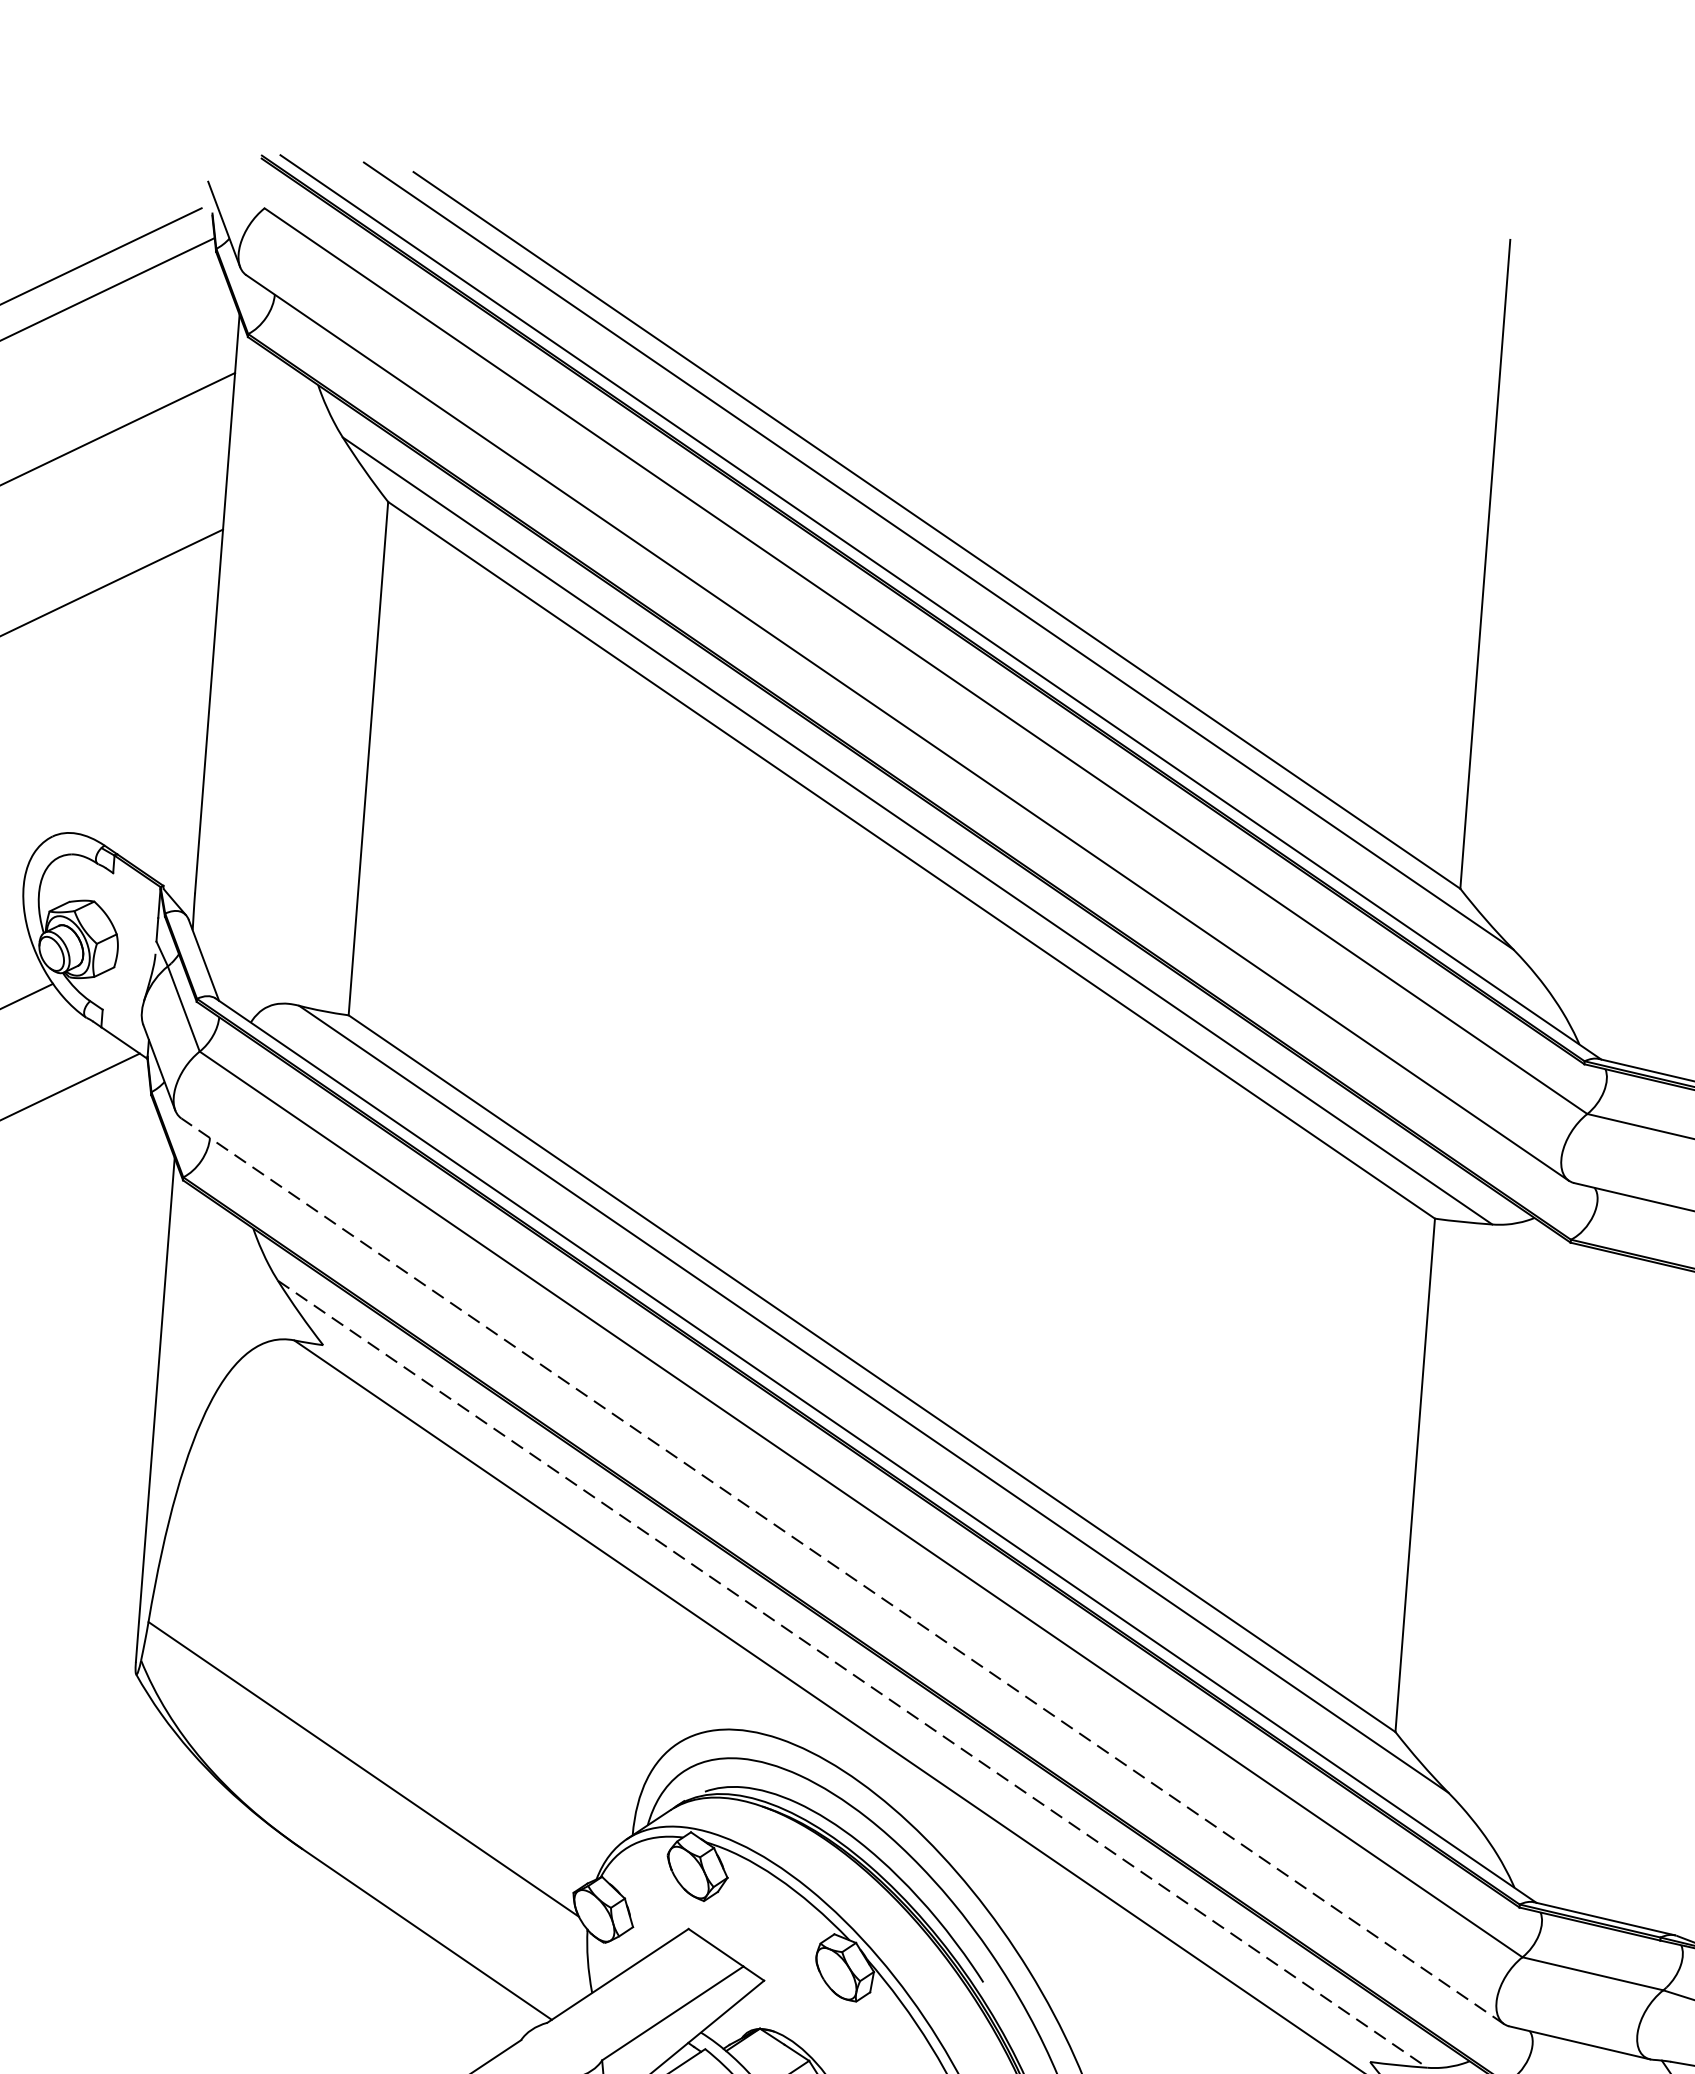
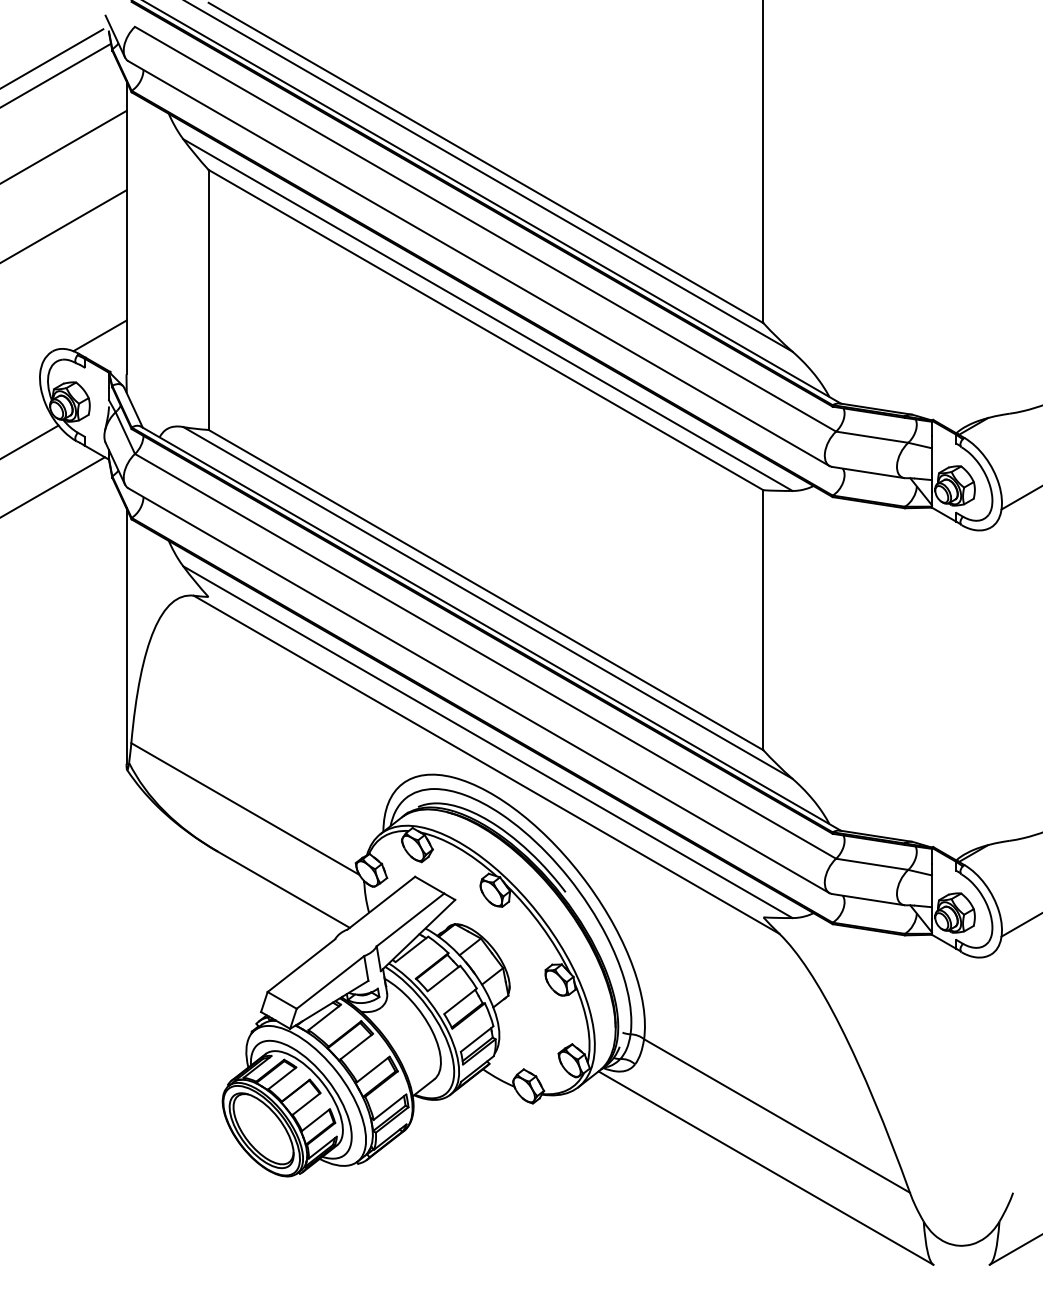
line: (147, 812) -> (99, 335), added
line: (841, 1570) -> (478, 690), dashed -> solid
line: (851, 1674) -> (487, 742), dashed -> solid

